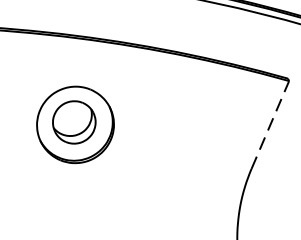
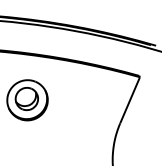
line: (271, 123) -> (130, 99), dashed -> solid

